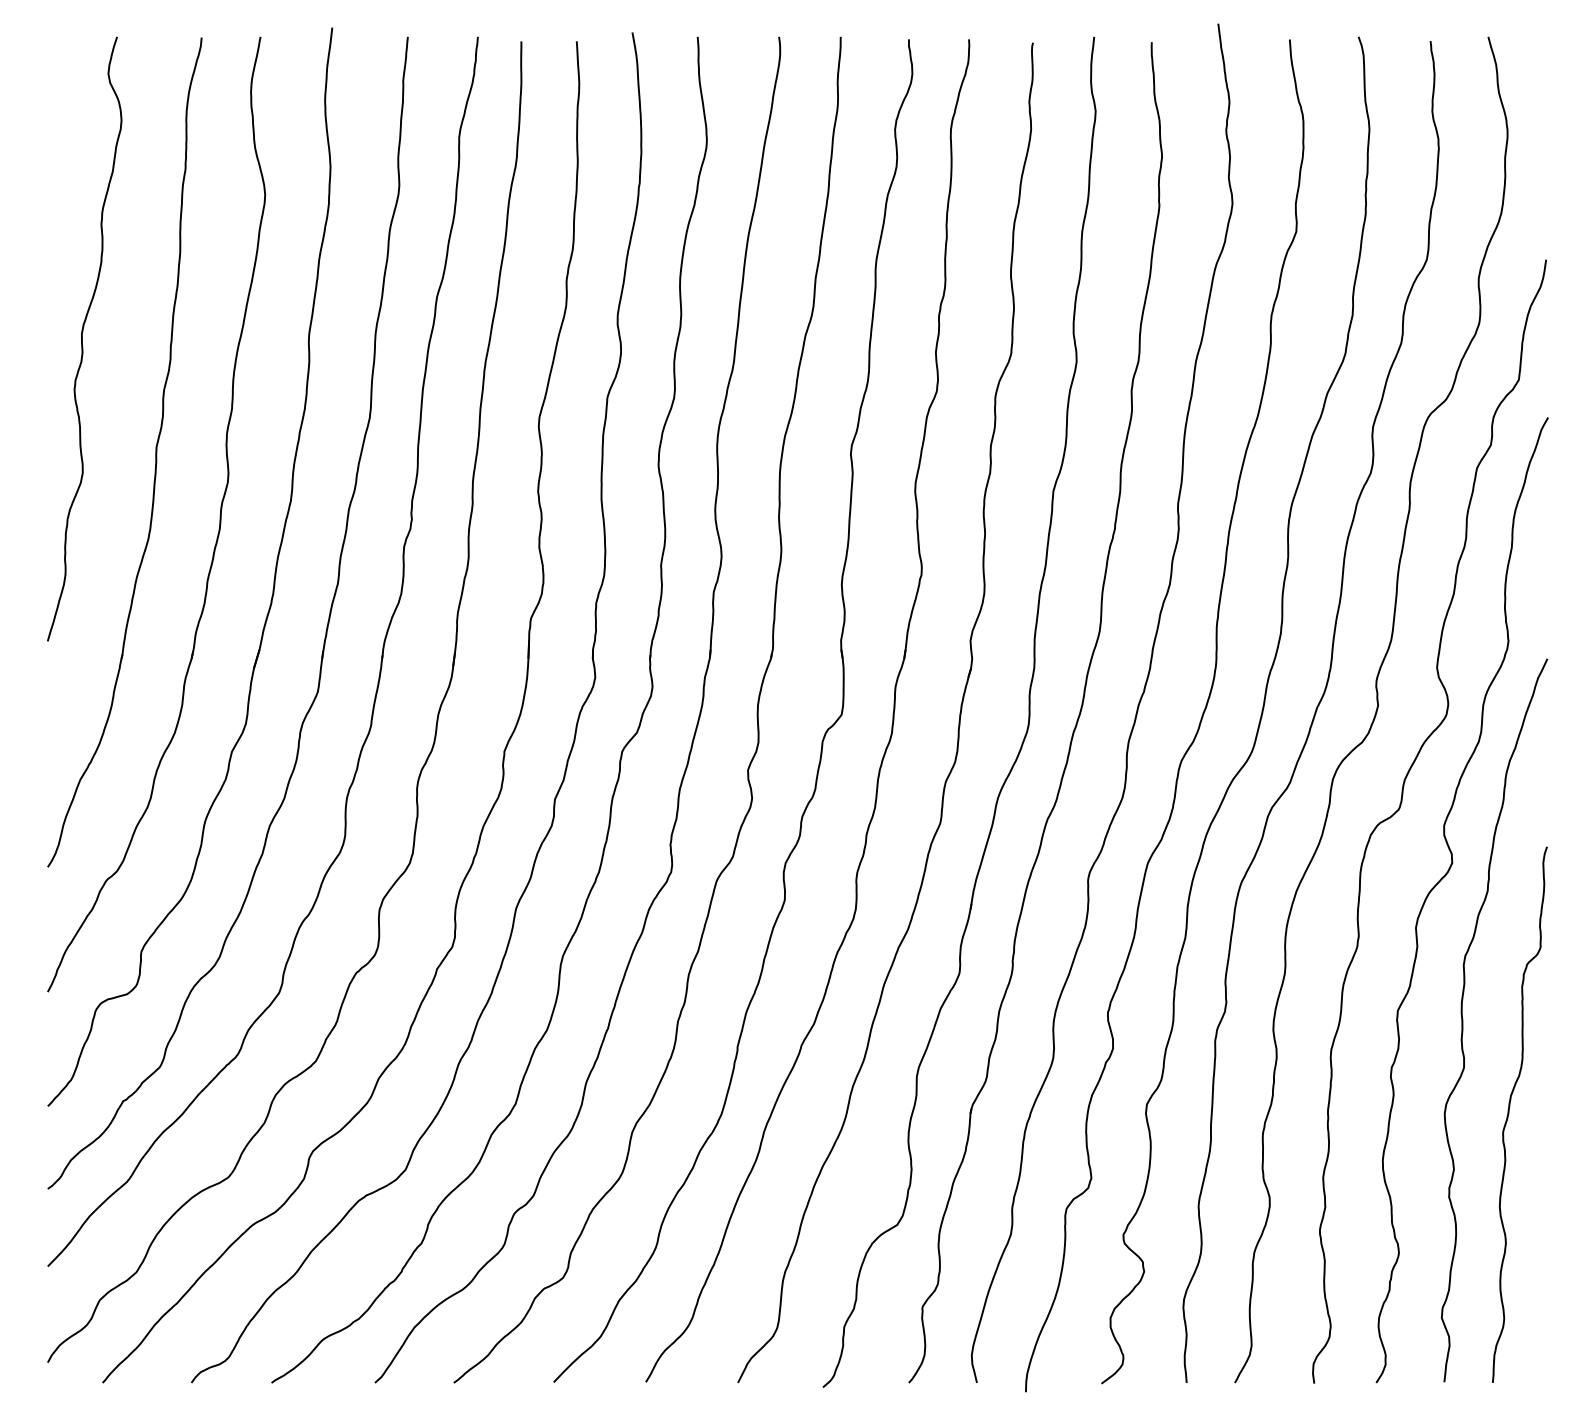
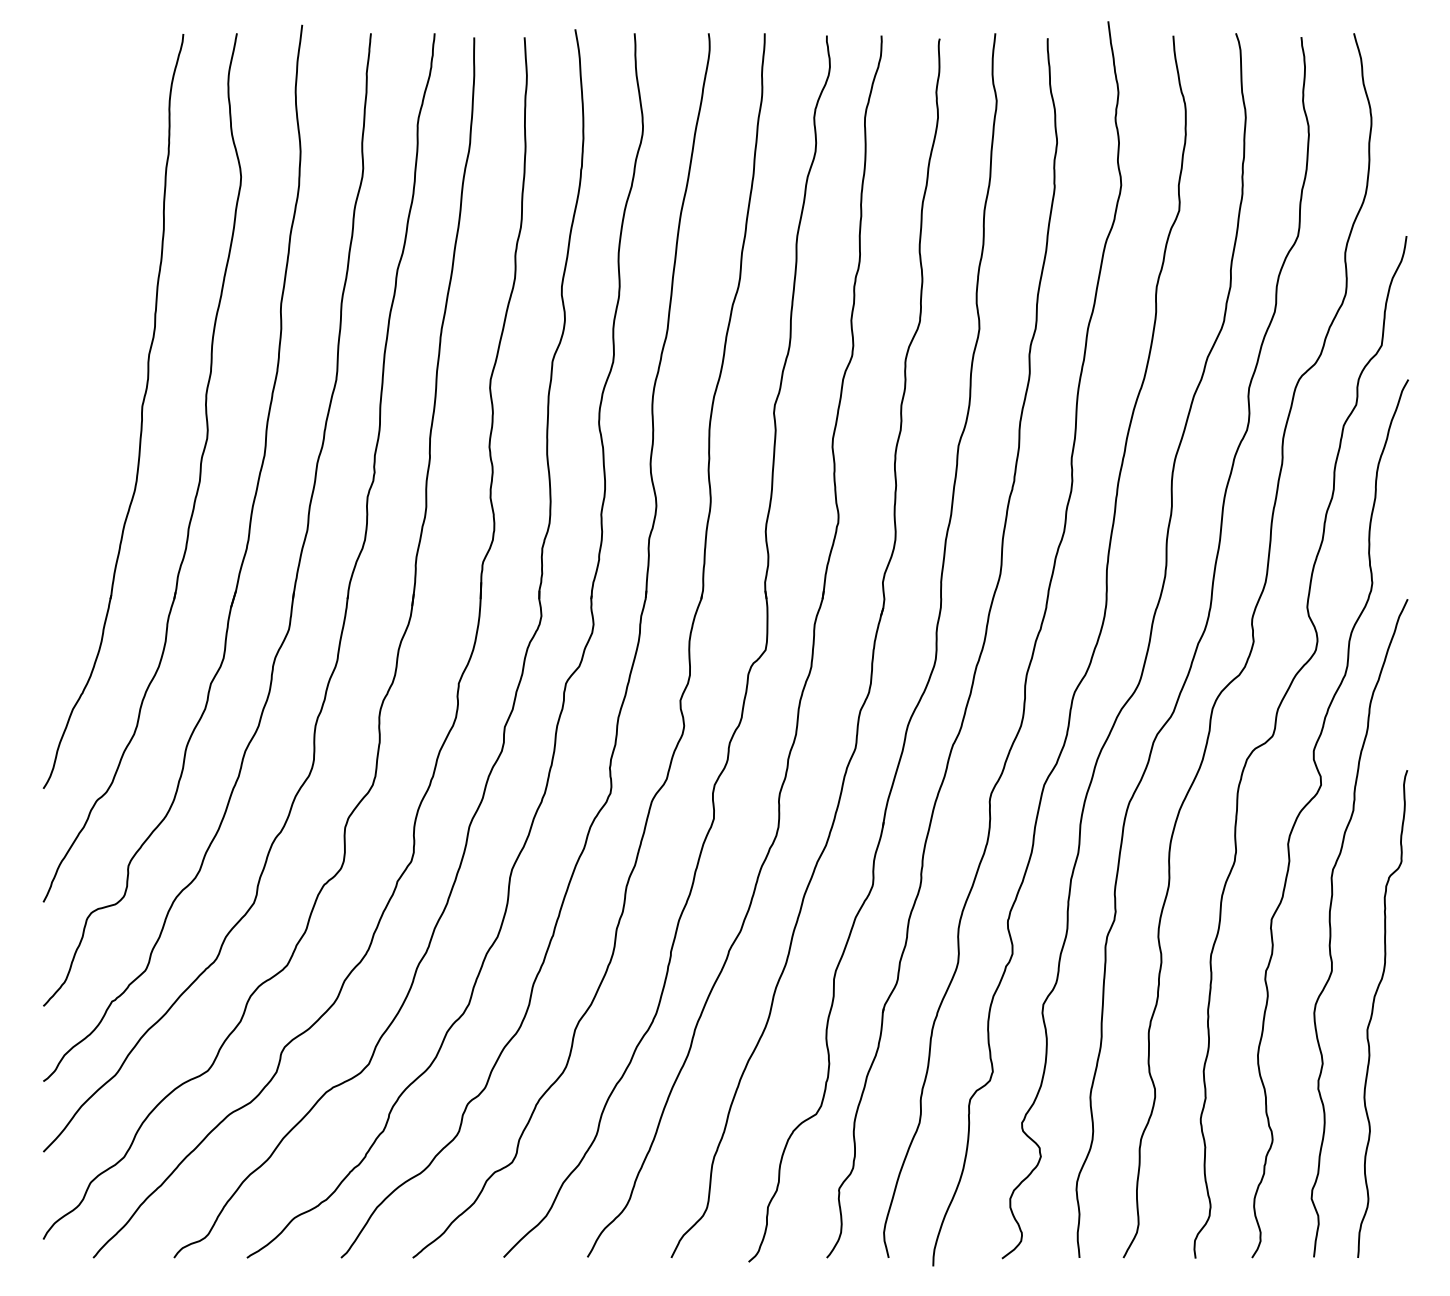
curve: (82, 338) -> (74, 307), removed

